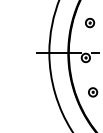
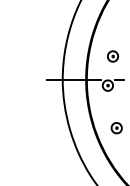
part: (89, 23) -> (112, 56), moved

